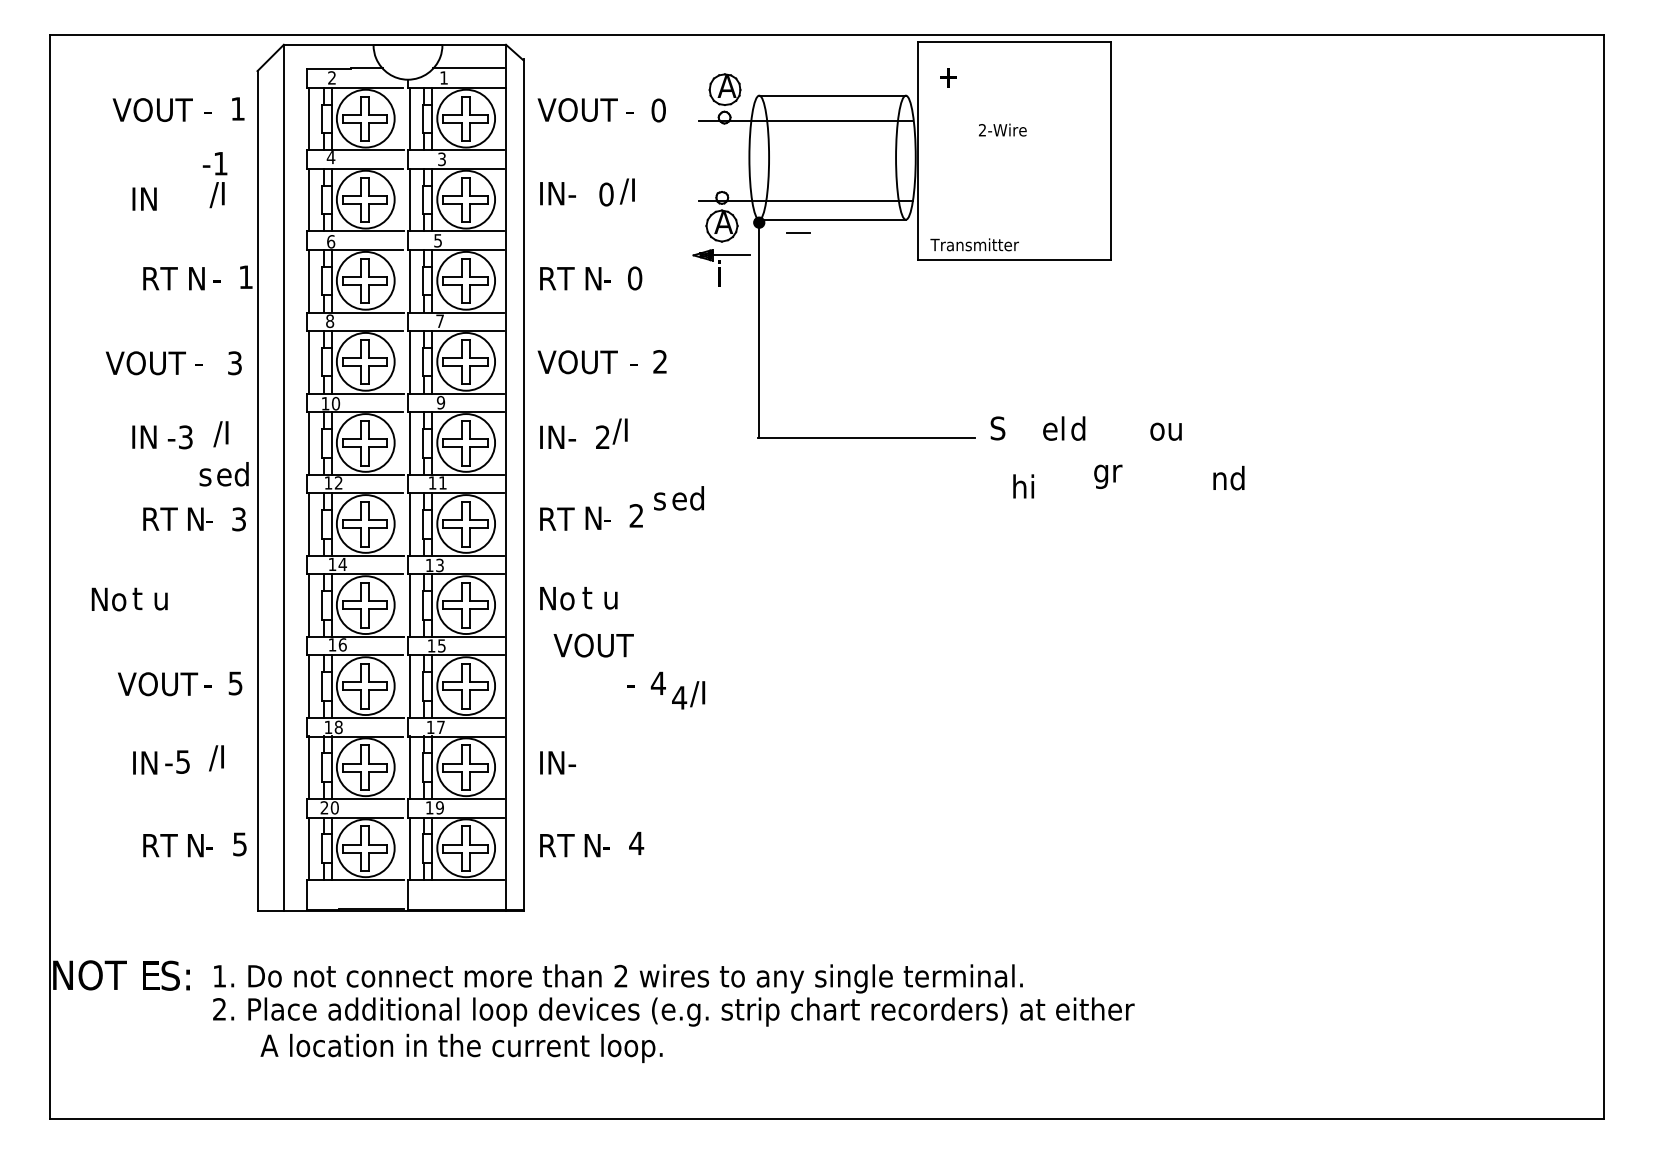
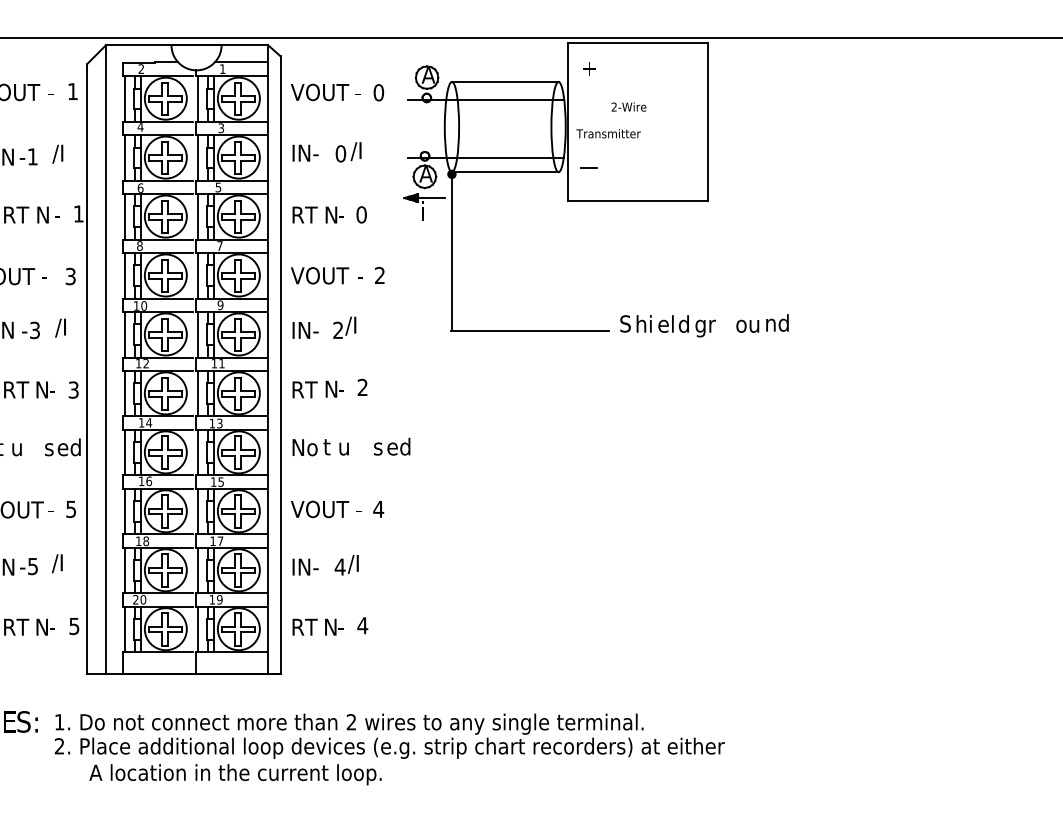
text: (214, 163) -> (28, 156), moved
line: (798, 232) -> (588, 168), moved
text: (974, 244) -> (608, 133), moved
text: (223, 474) -> (62, 447), moved
text: (1108, 476) -> (705, 328), moved
text: (1228, 477) -> (777, 322), moved
text: (1023, 486) -> (644, 323), moved
text: (678, 498) -> (391, 446), moved
text: (593, 645) -> (319, 509), moved
text: (688, 695) -> (346, 565), moved

